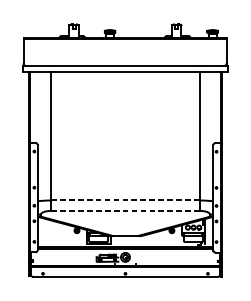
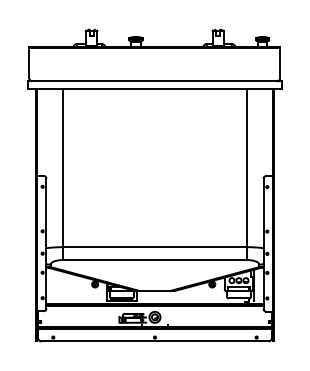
line: (125, 200) -> (154, 247), dashed -> solid
line: (125, 211) -> (154, 260), dashed -> solid

